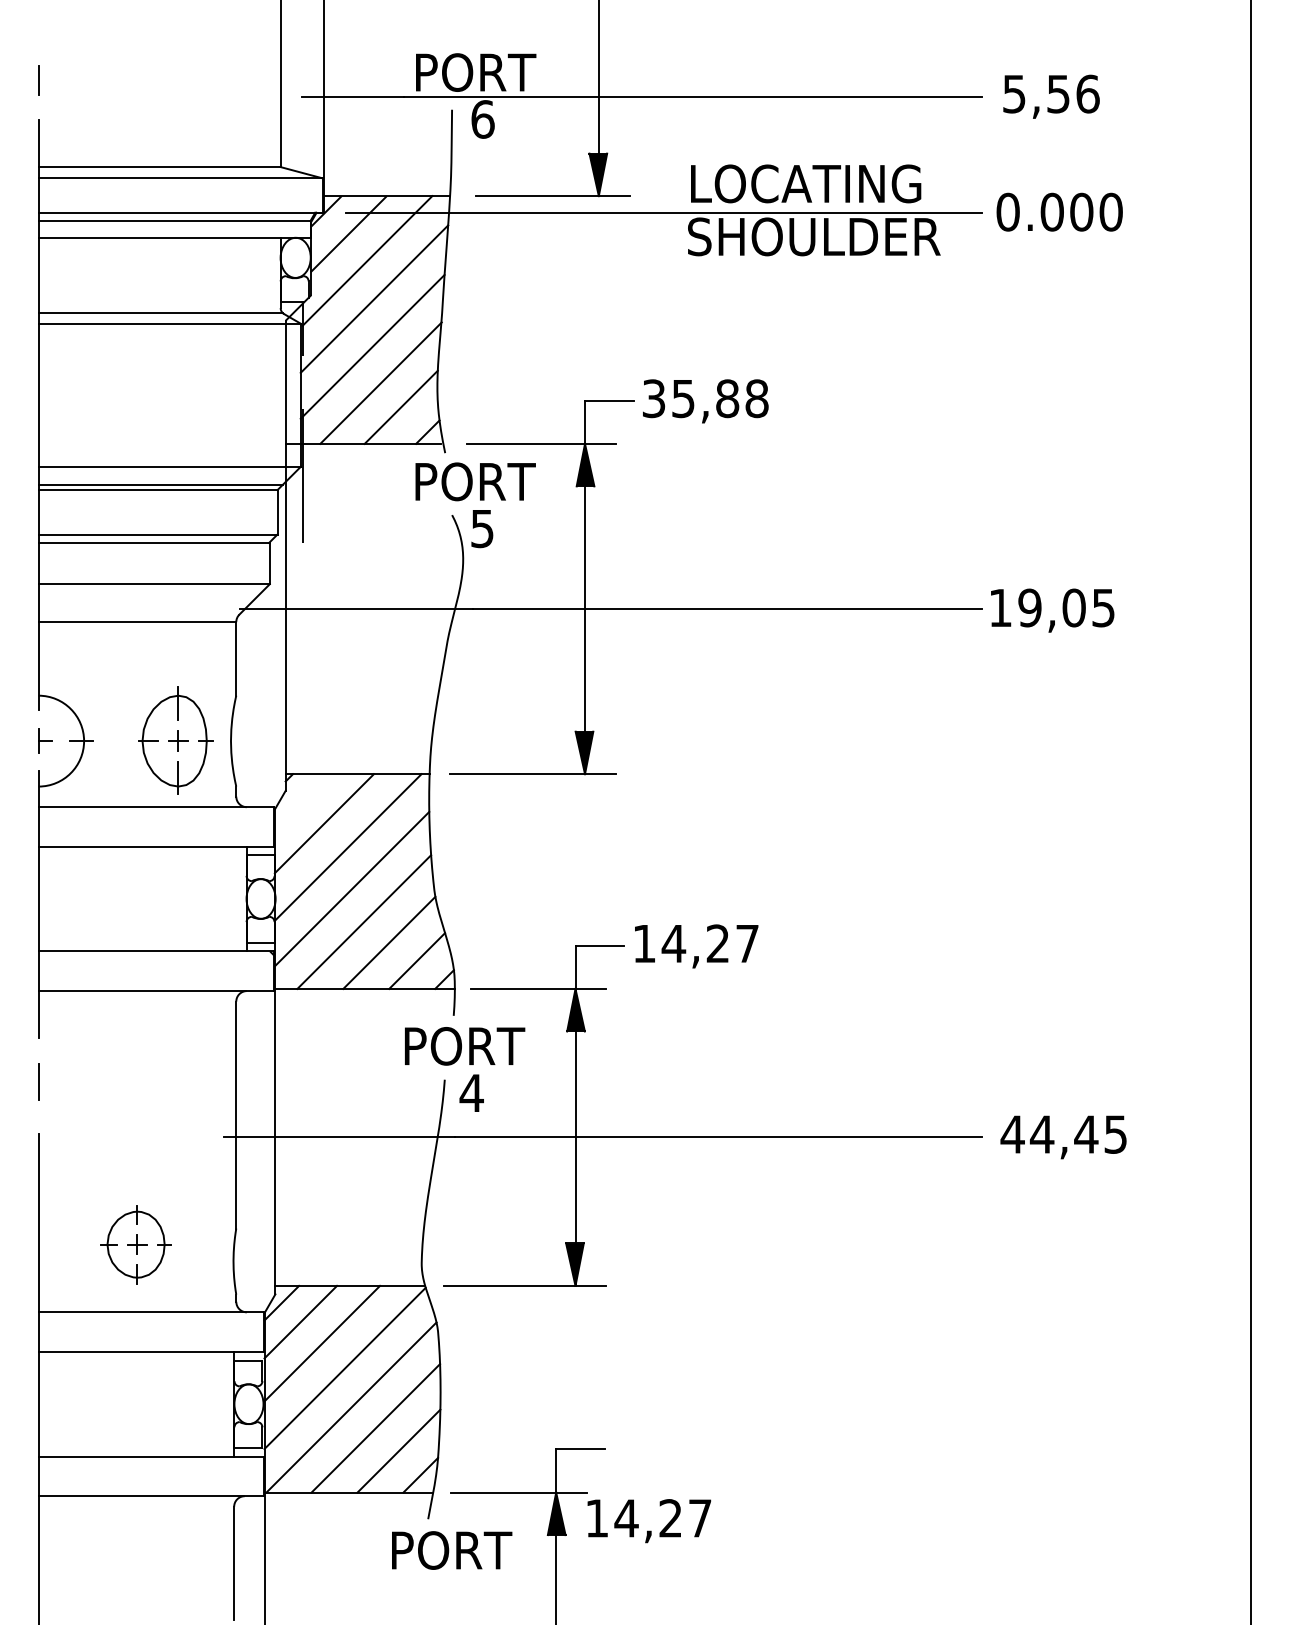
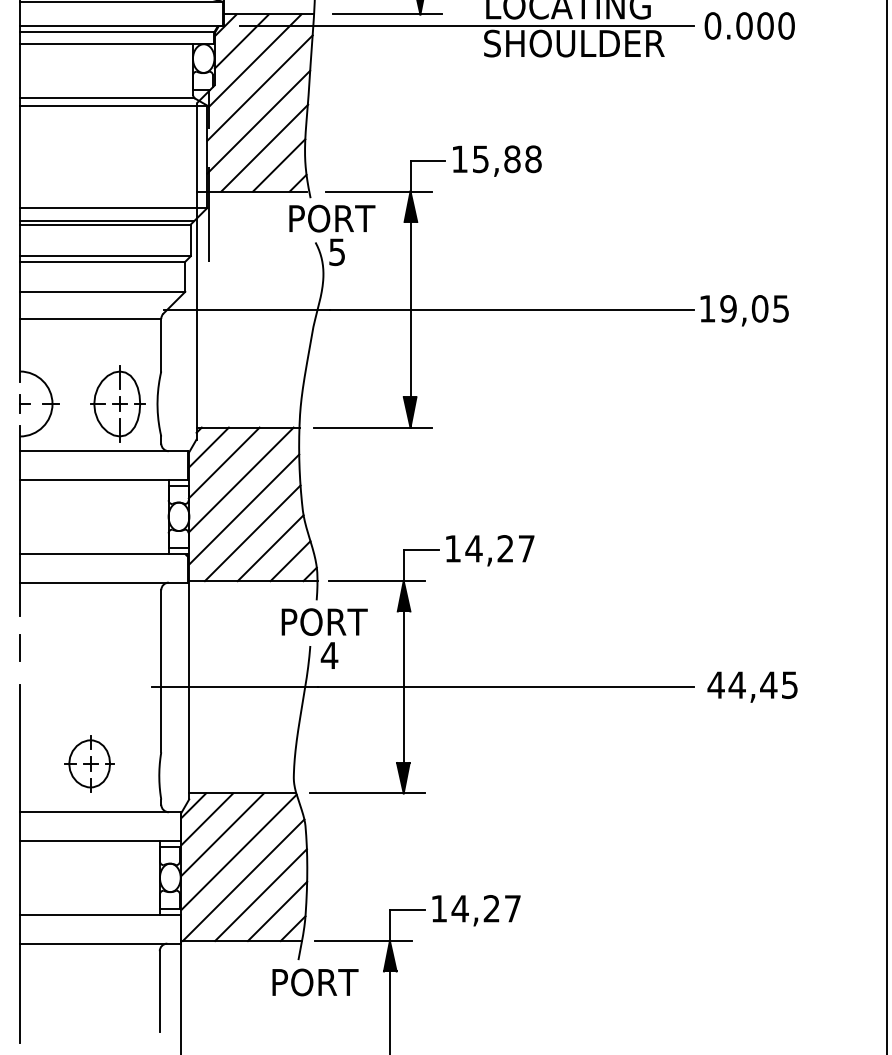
text: (654, 398) -> (460, 159), 35,88 -> 15,88
line: (302, 802) -> (208, 447), added
text: (649, 1521) -> (476, 910), moved

